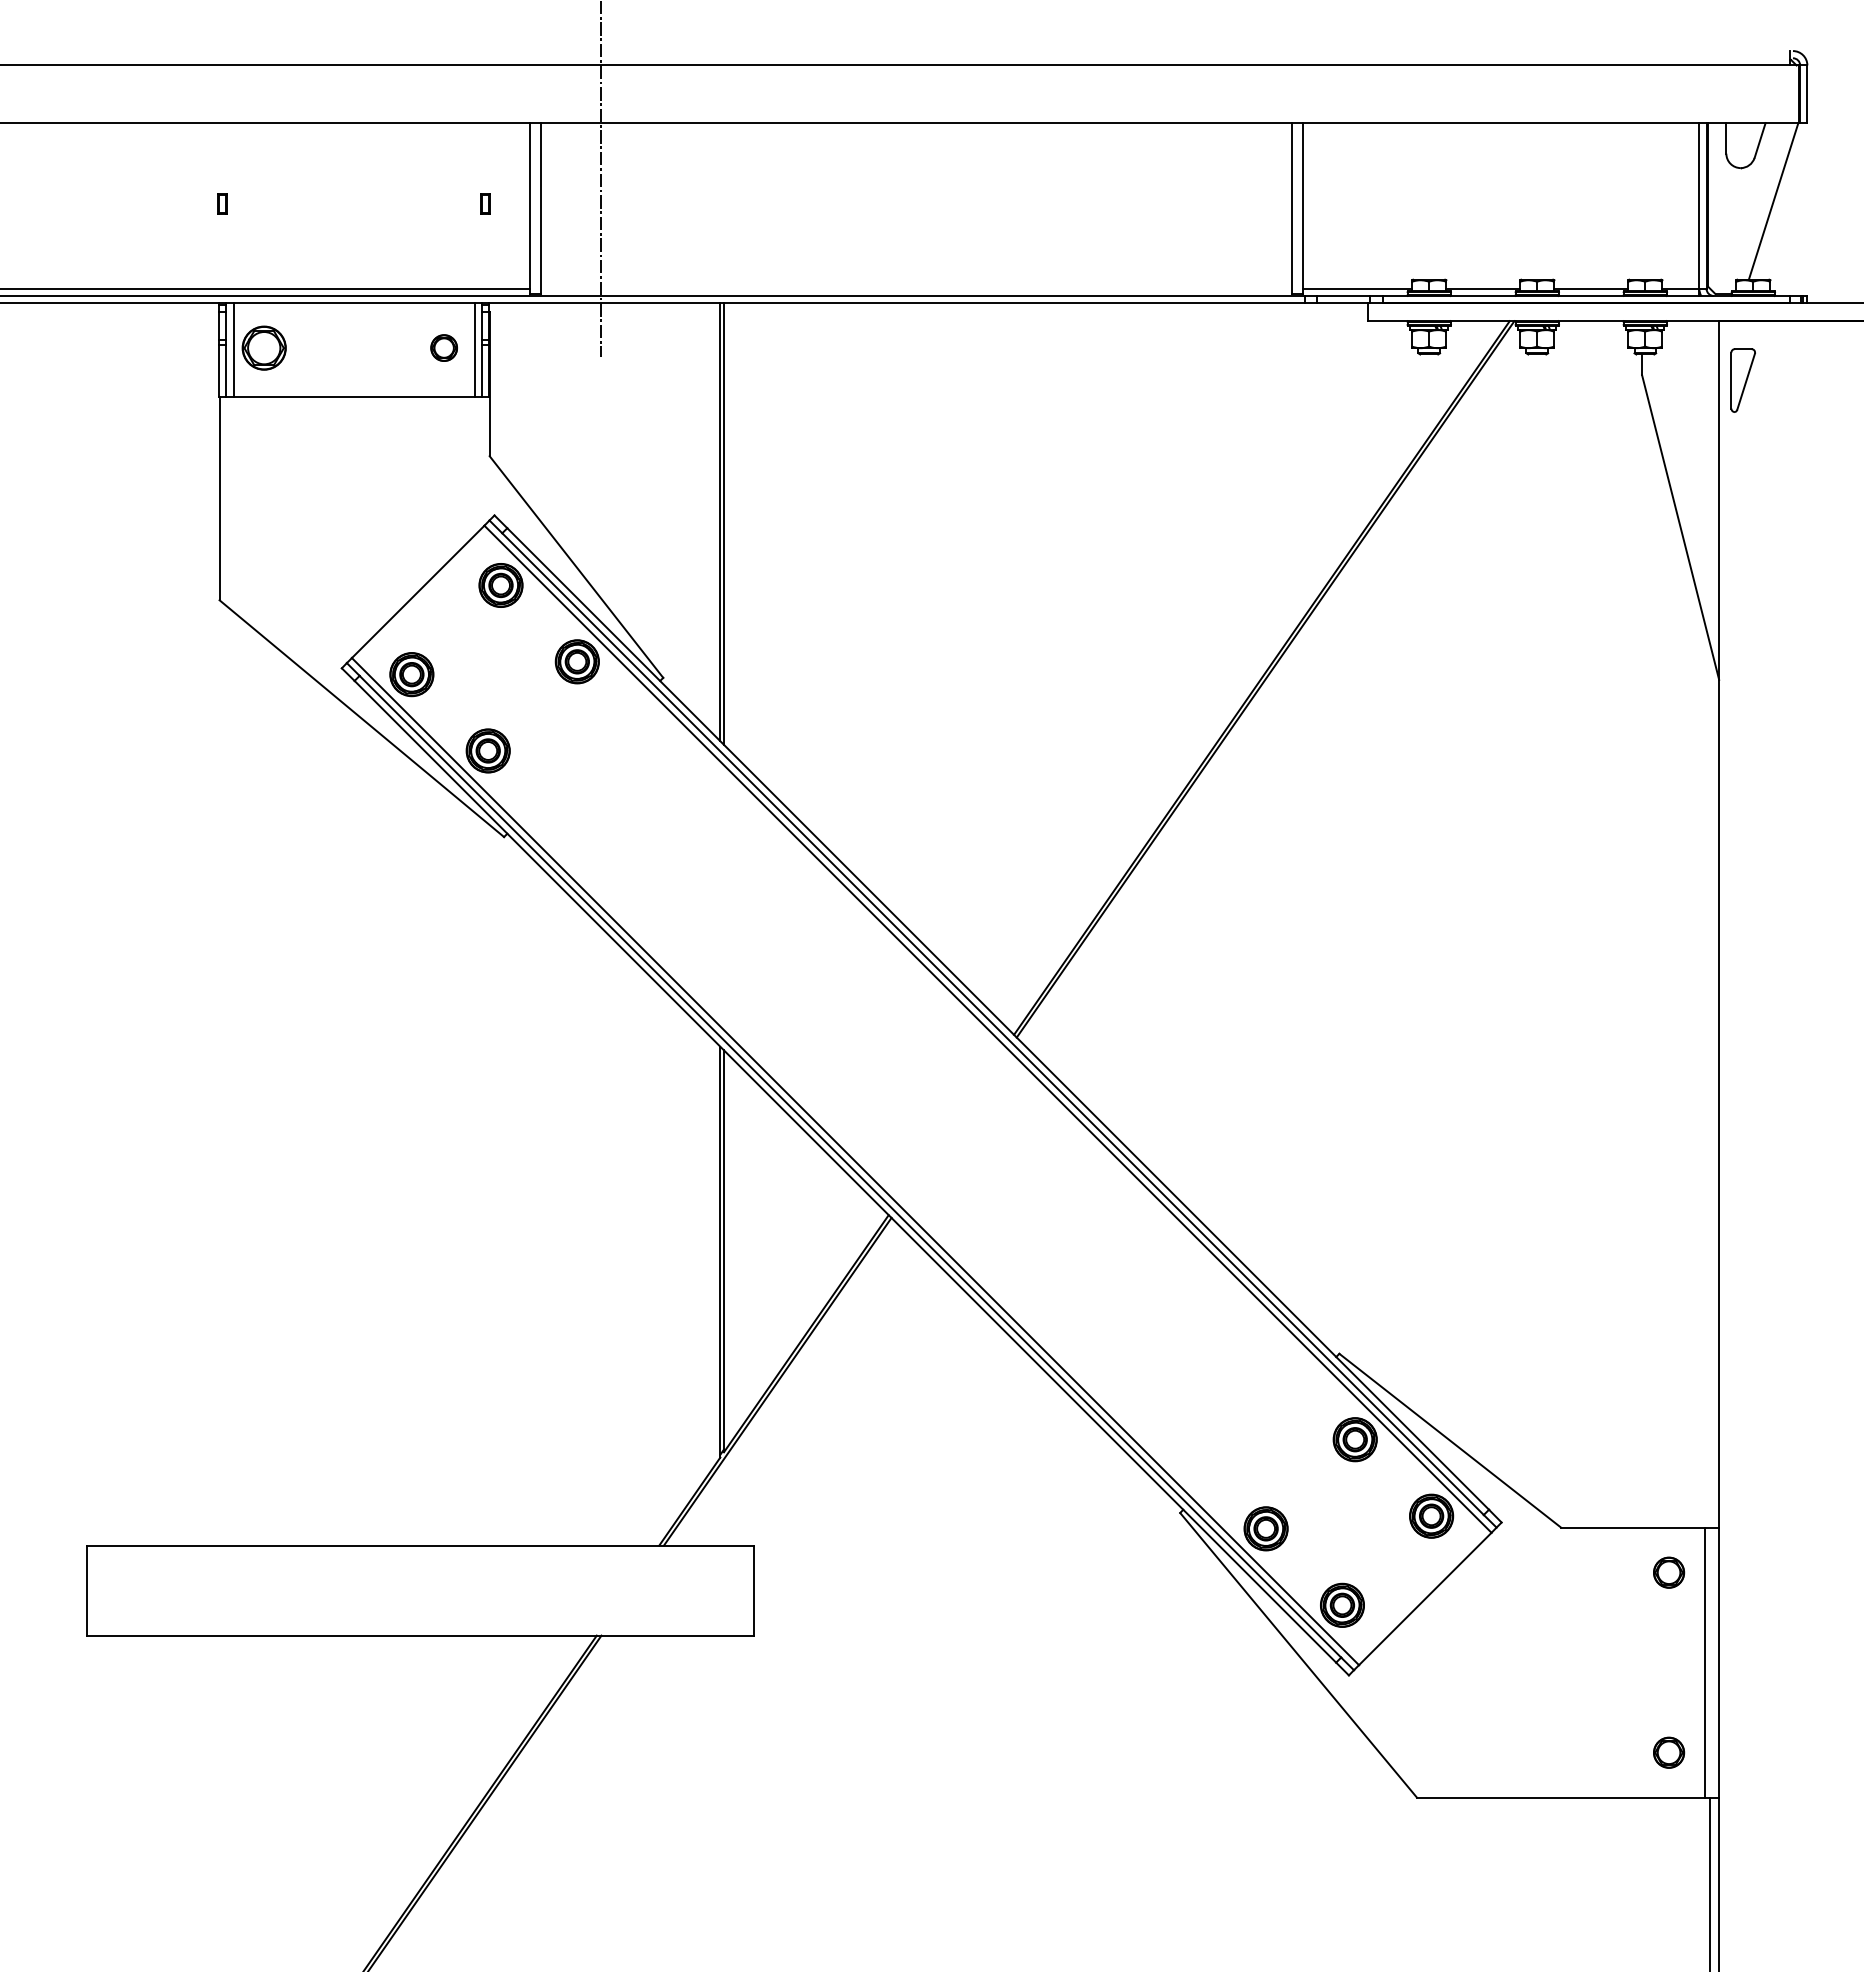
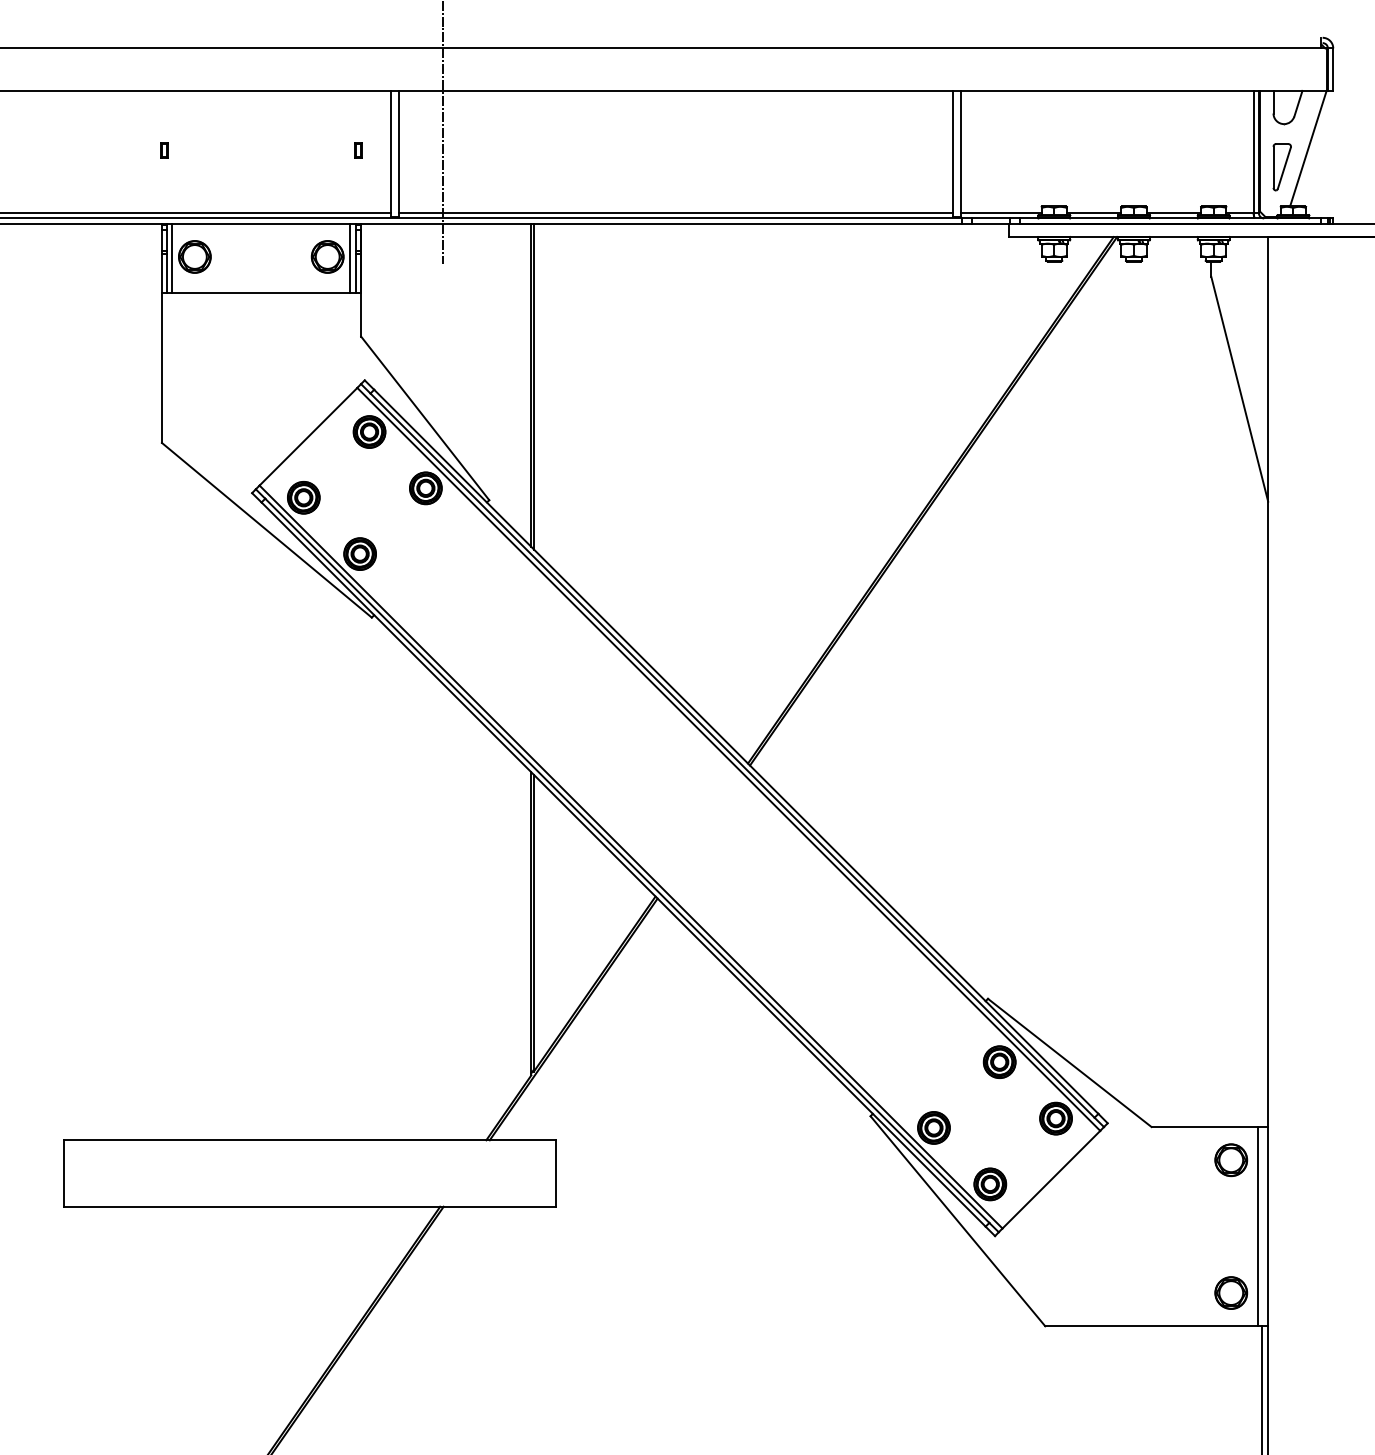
line: (916, 288) -> (676, 212), added
part: (443, 347) -> (327, 256), size x1.67
part: (1742, 380) -> (1281, 167), moved
part: (1668, 1572) -> (1230, 1160), size x1.43
part: (1668, 1752) -> (1230, 1292), size x1.43

